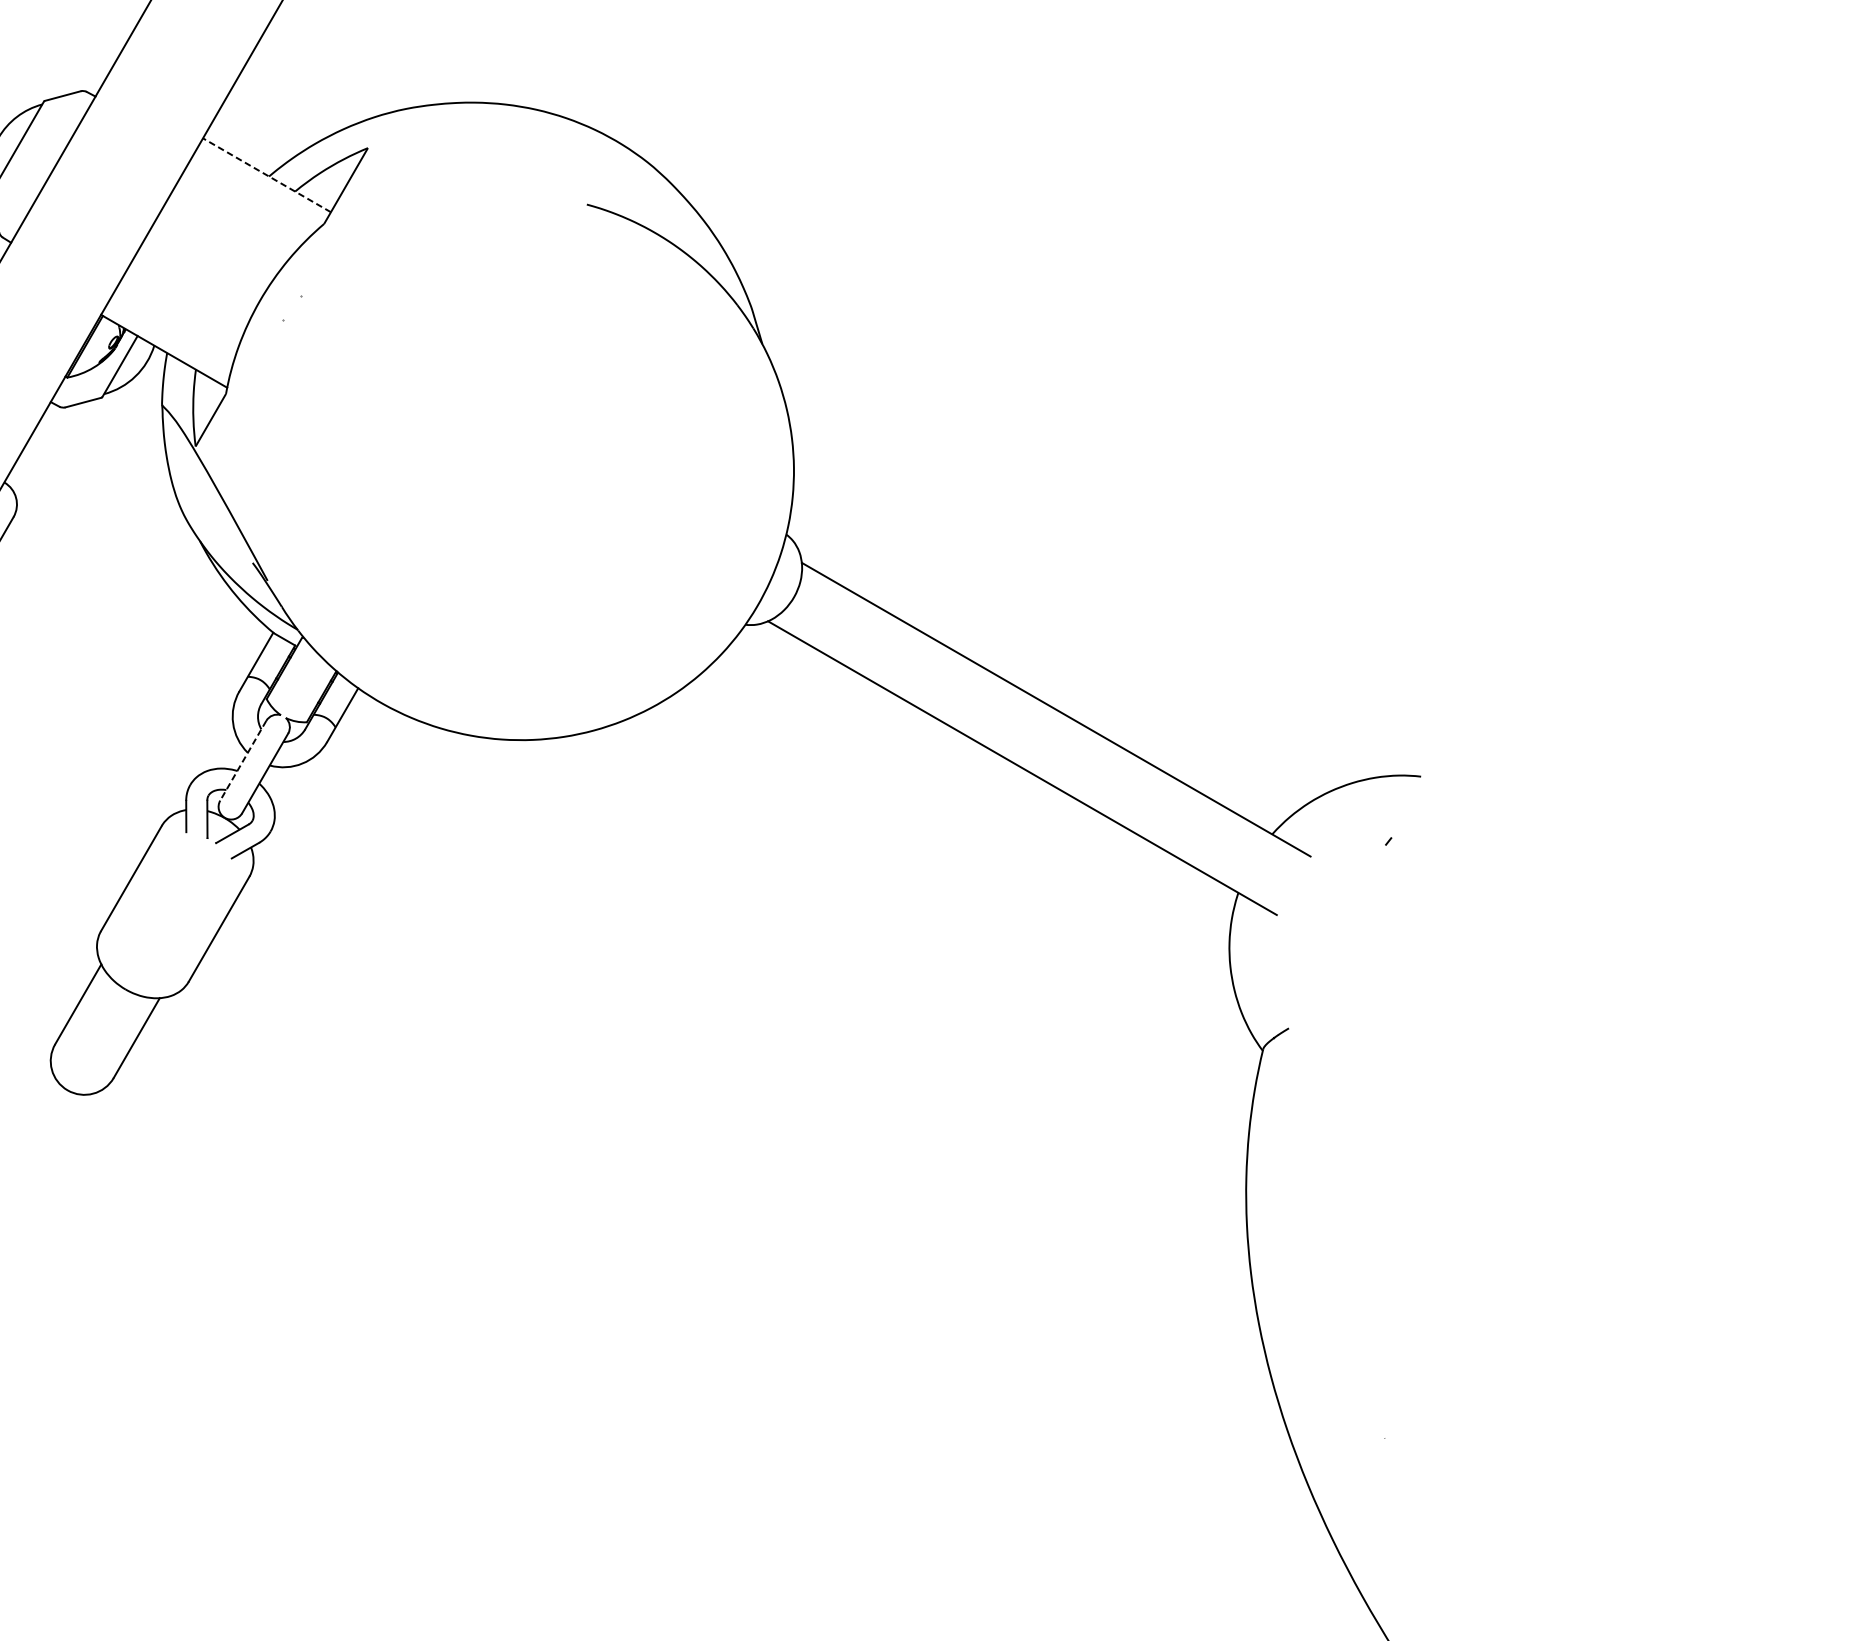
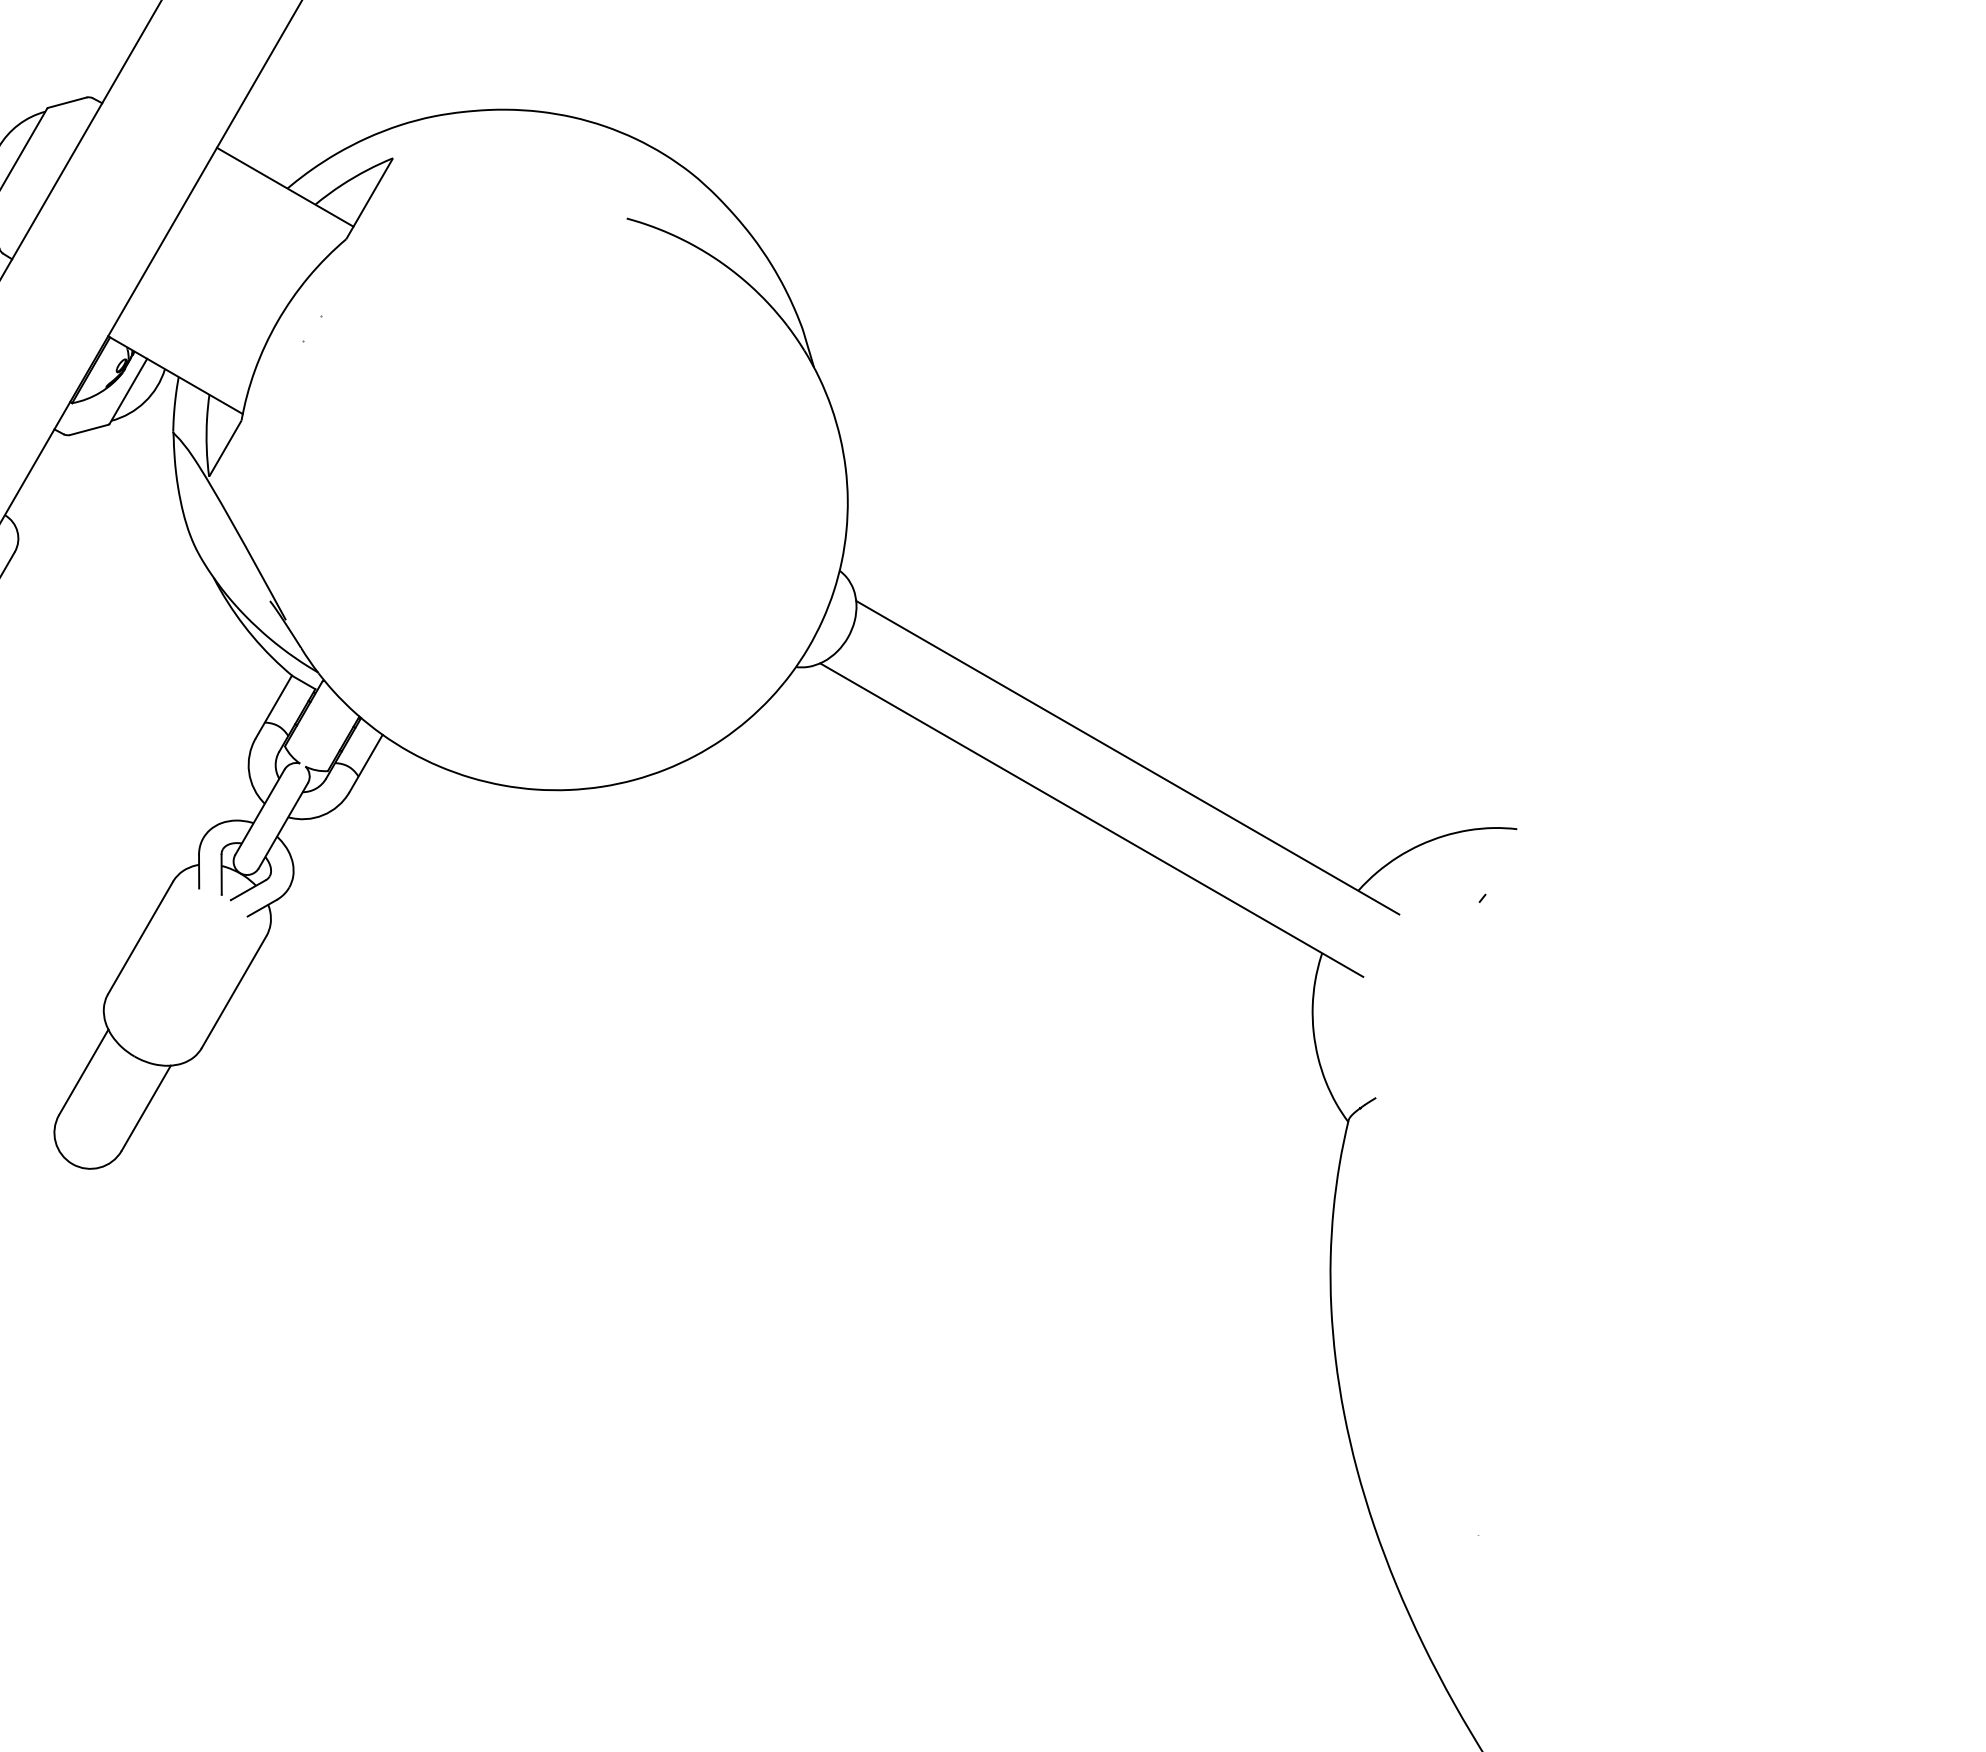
line: (267, 175) -> (285, 187), dashed -> solid
line: (242, 761) -> (259, 812), dashed -> solid

